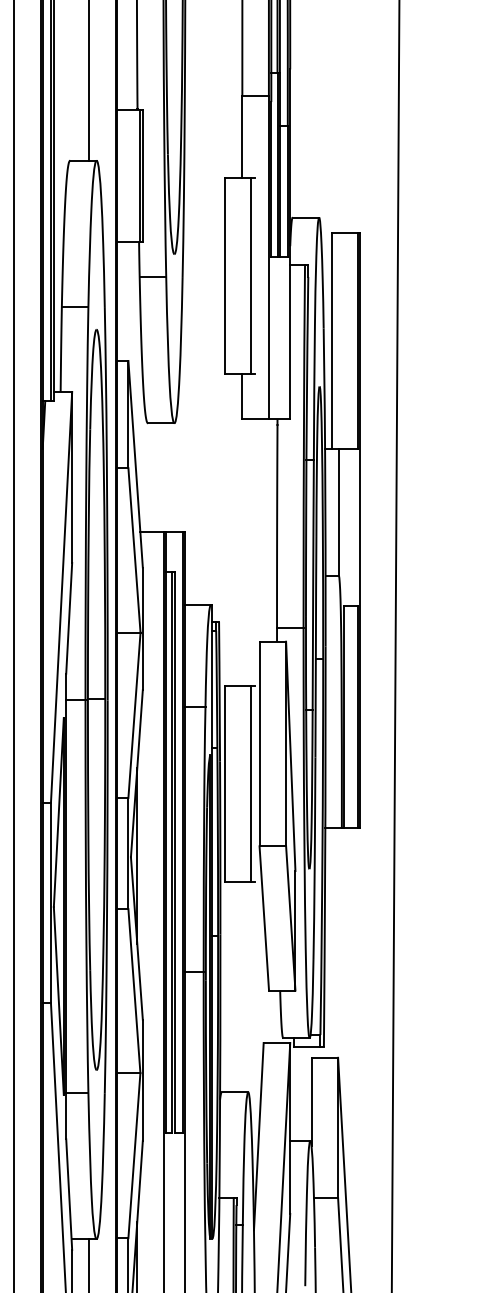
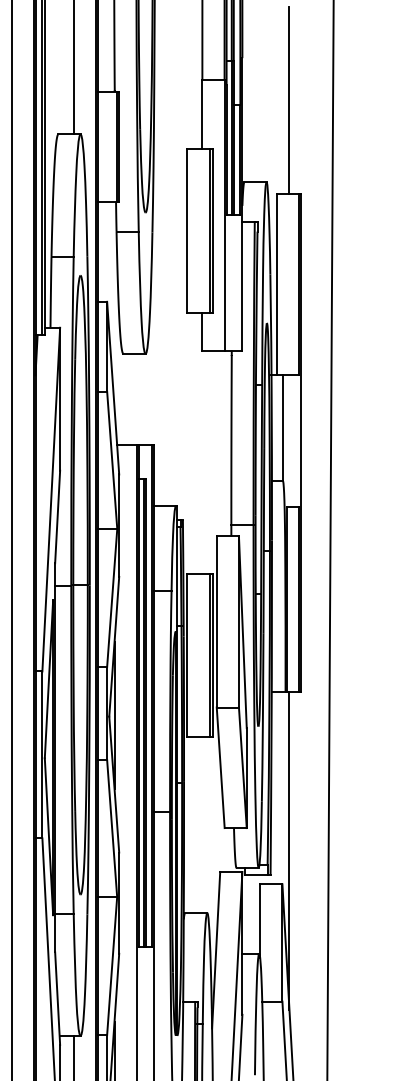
line: (346, 120) -> (289, 100), added
line: (255, 275) -> (213, 230), added
line: (255, 783) -> (213, 655), added
line: (346, 1017) -> (289, 850), added

